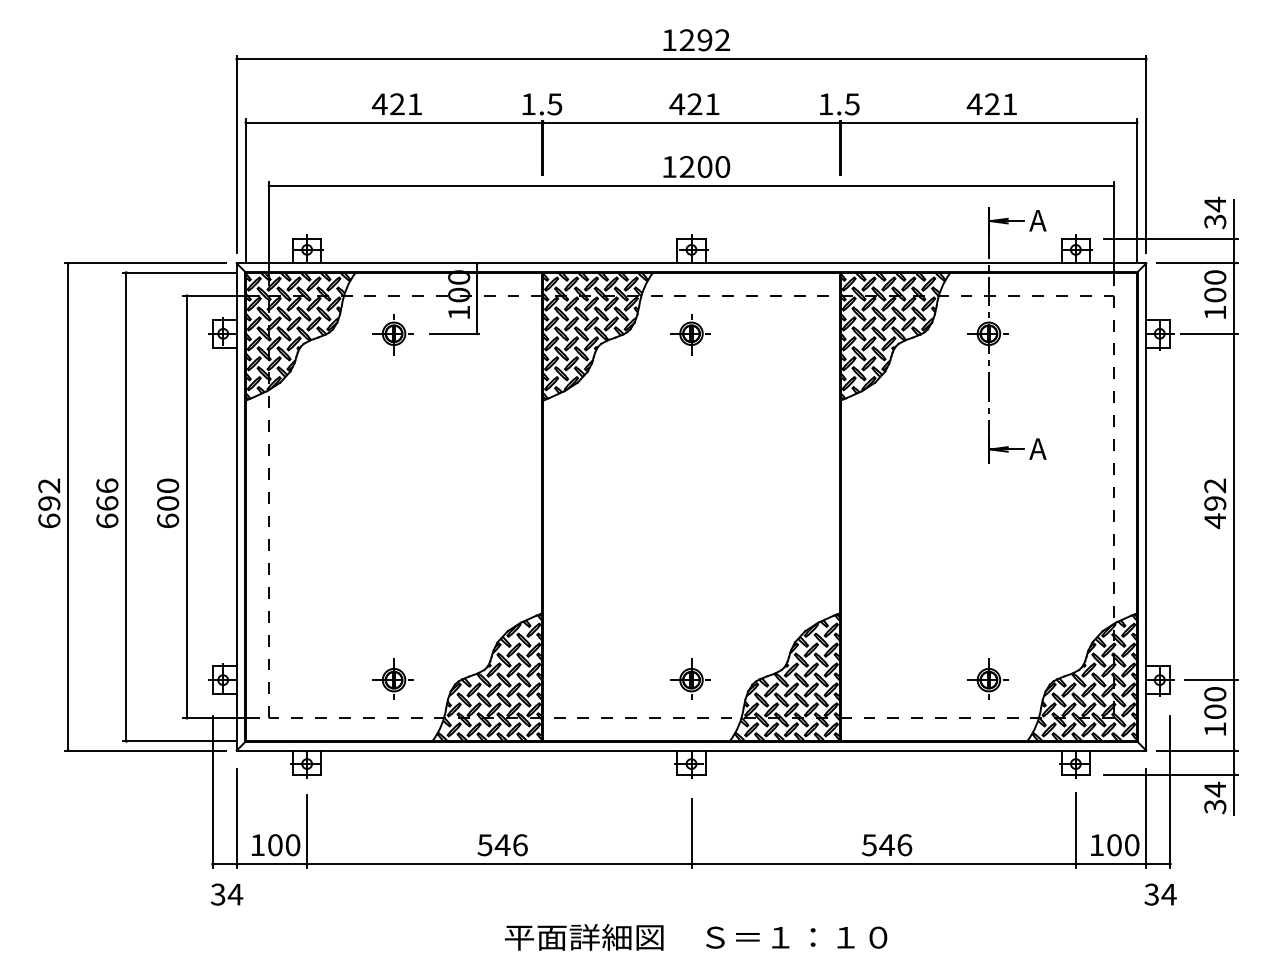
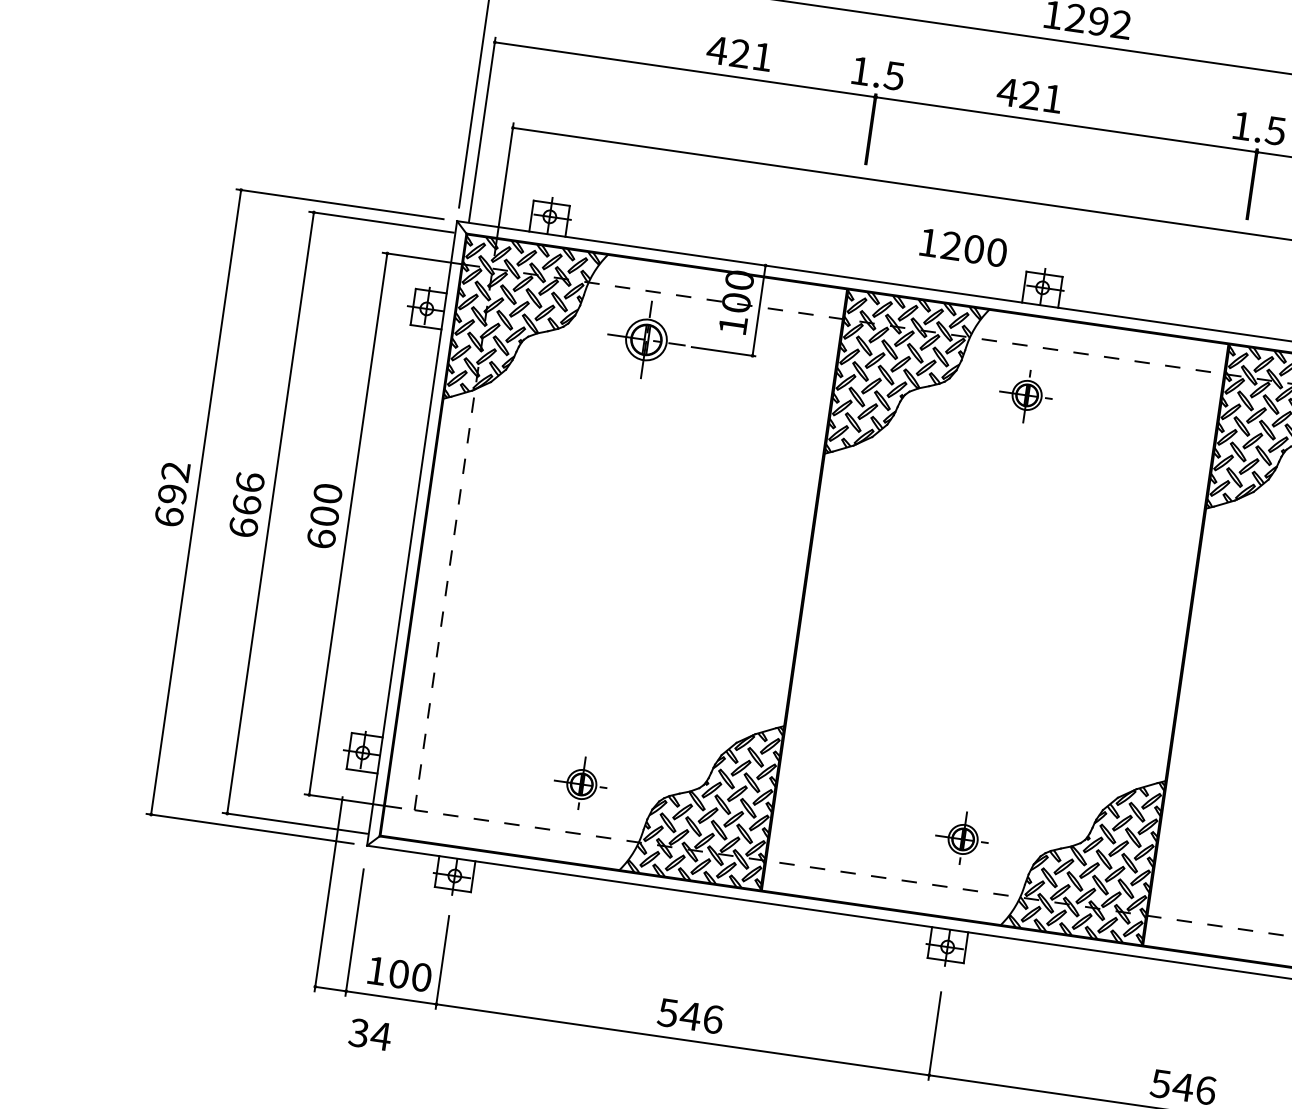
text: (396, 103) -> (738, 52), moved
text: (694, 103) -> (1029, 94), moved
text: (696, 166) -> (963, 247), moved
part: (392, 334) -> (643, 341), size x1.4
text: (226, 894) -> (369, 1034), moved

